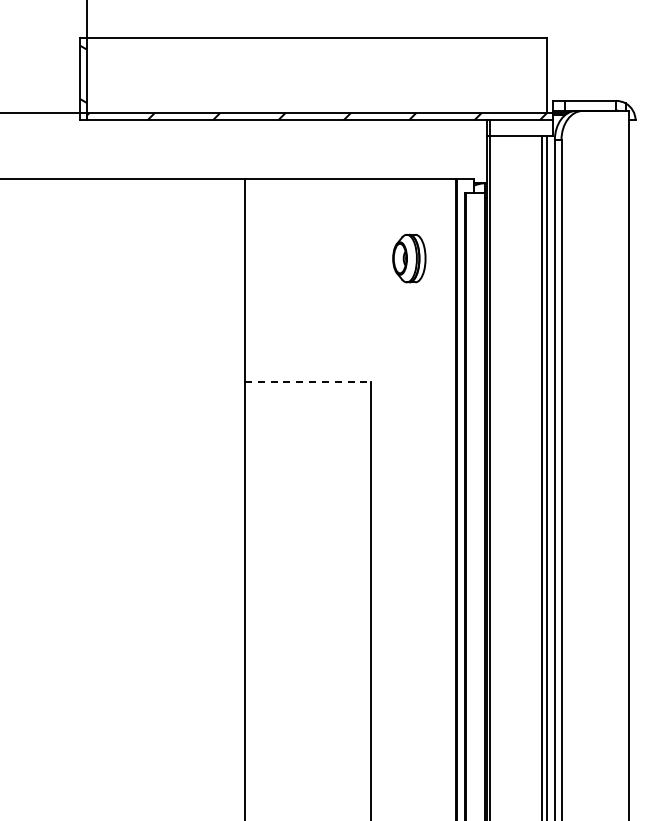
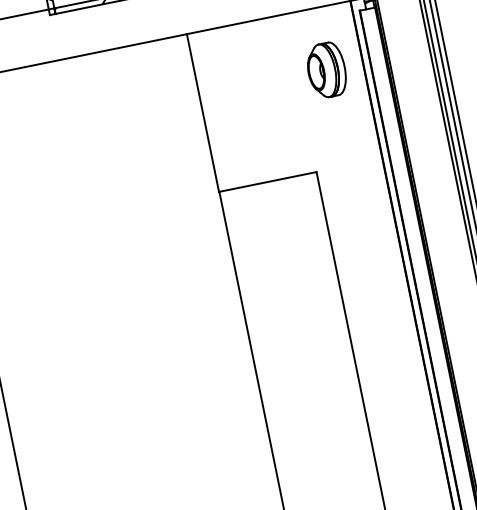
part: (409, 258) -> (326, 70), size x1.43
line: (308, 382) -> (268, 182), dashed -> solid

